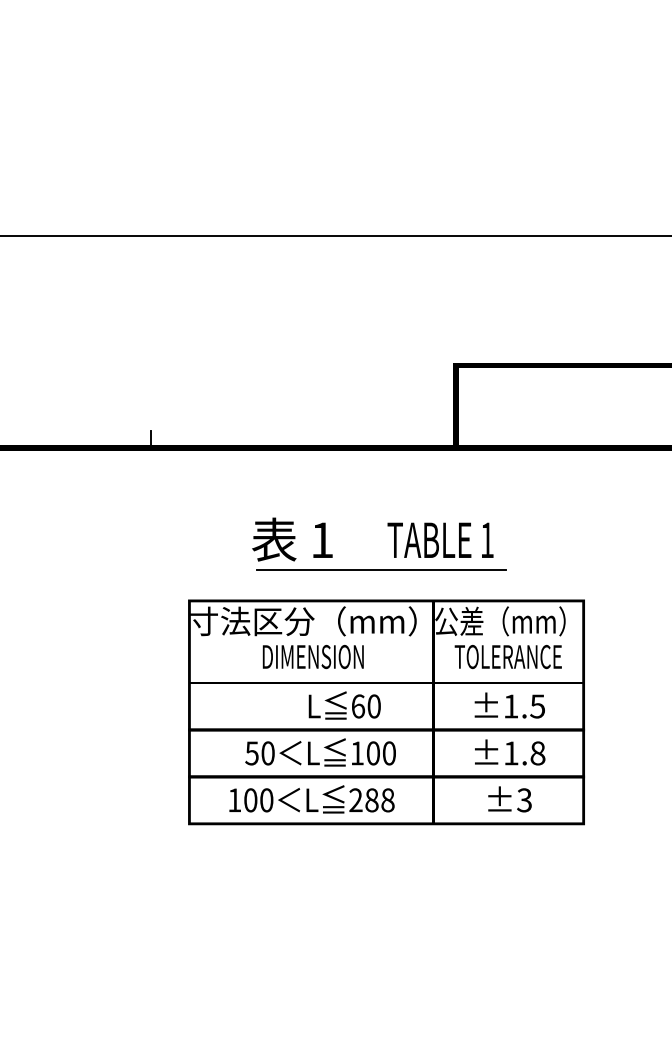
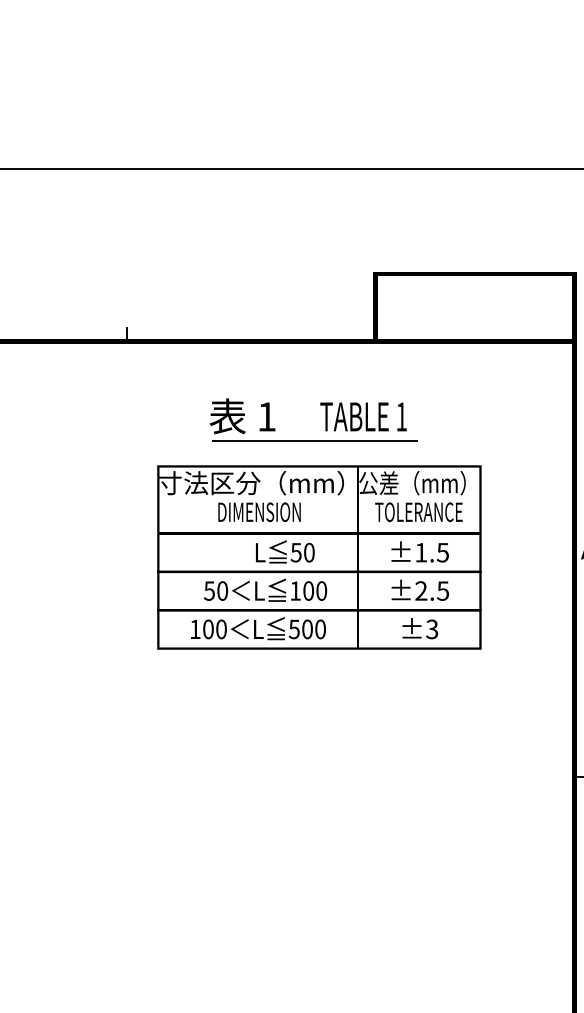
text: (357, 706) -> (295, 552), 60 -> 50
text: (524, 752) -> (432, 590), ±1.8 -> ±2.5
text: (371, 800) -> (307, 629), 288 -> 500

